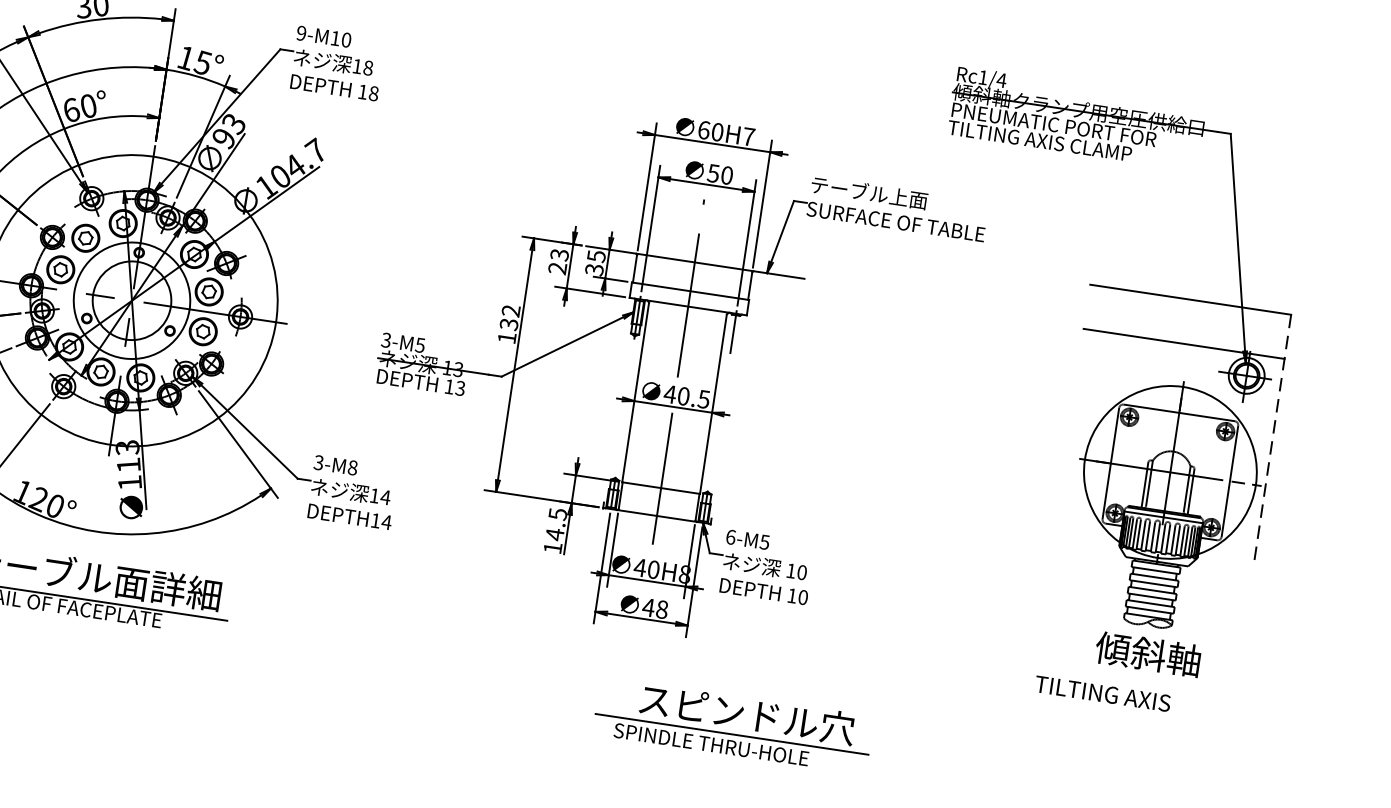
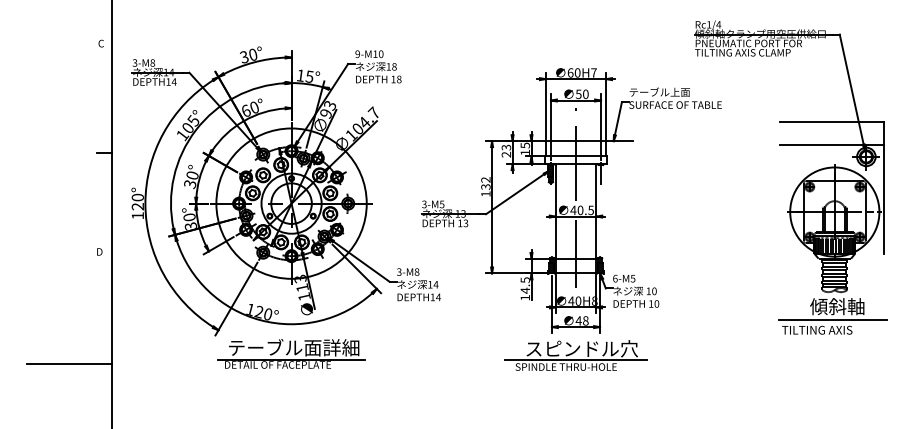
text: (594, 269) -> (525, 152), 35 -> 15
line: (1272, 441) -> (884, 188), dashed -> solid
line: (1134, 679) -> (832, 320), added
part: (732, 725) -> (575, 355), moved

